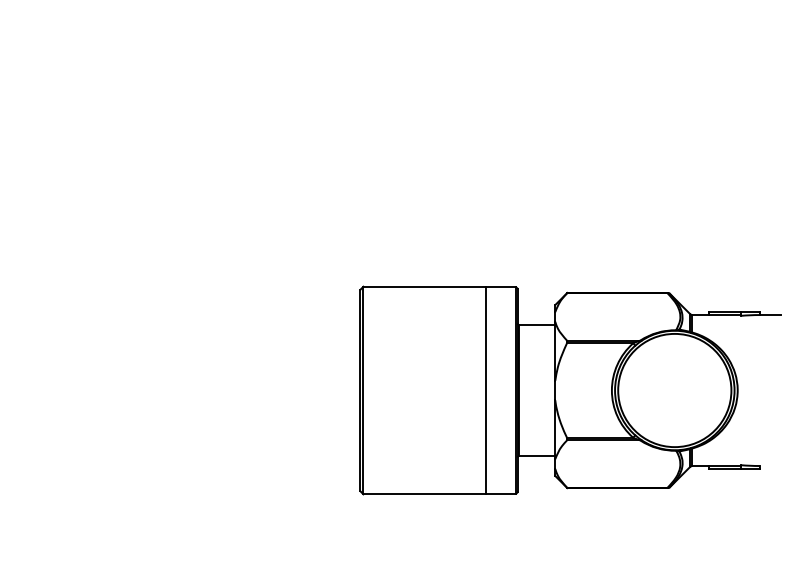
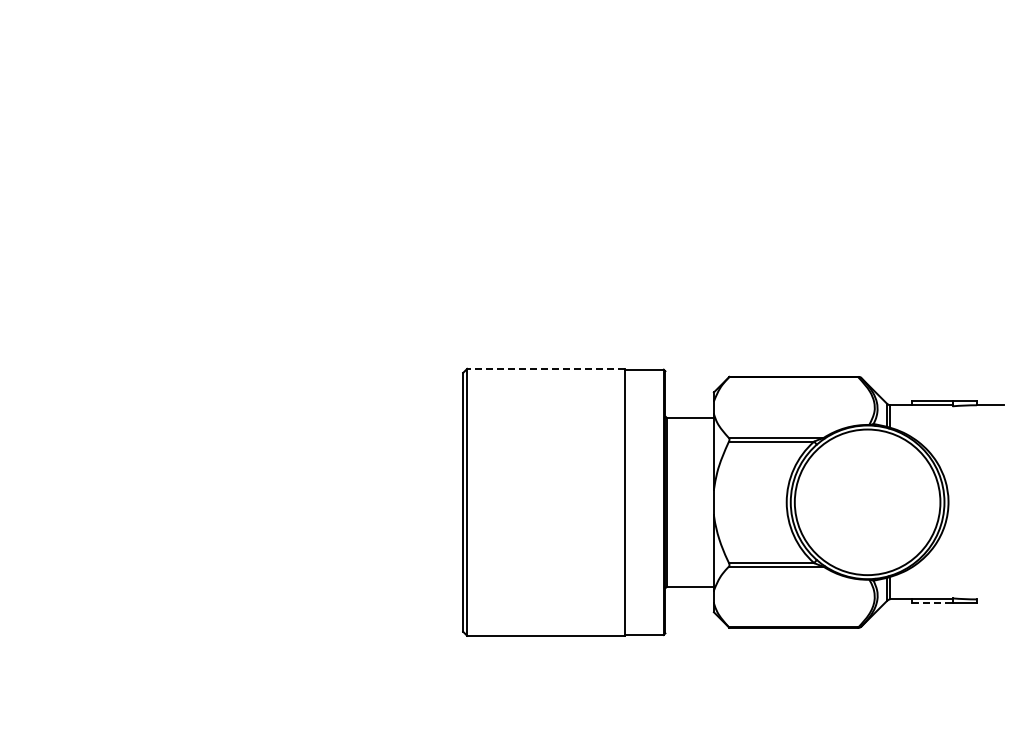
line: (425, 286) -> (546, 368), solid -> dashed
line: (725, 469) -> (932, 603), solid -> dashed

